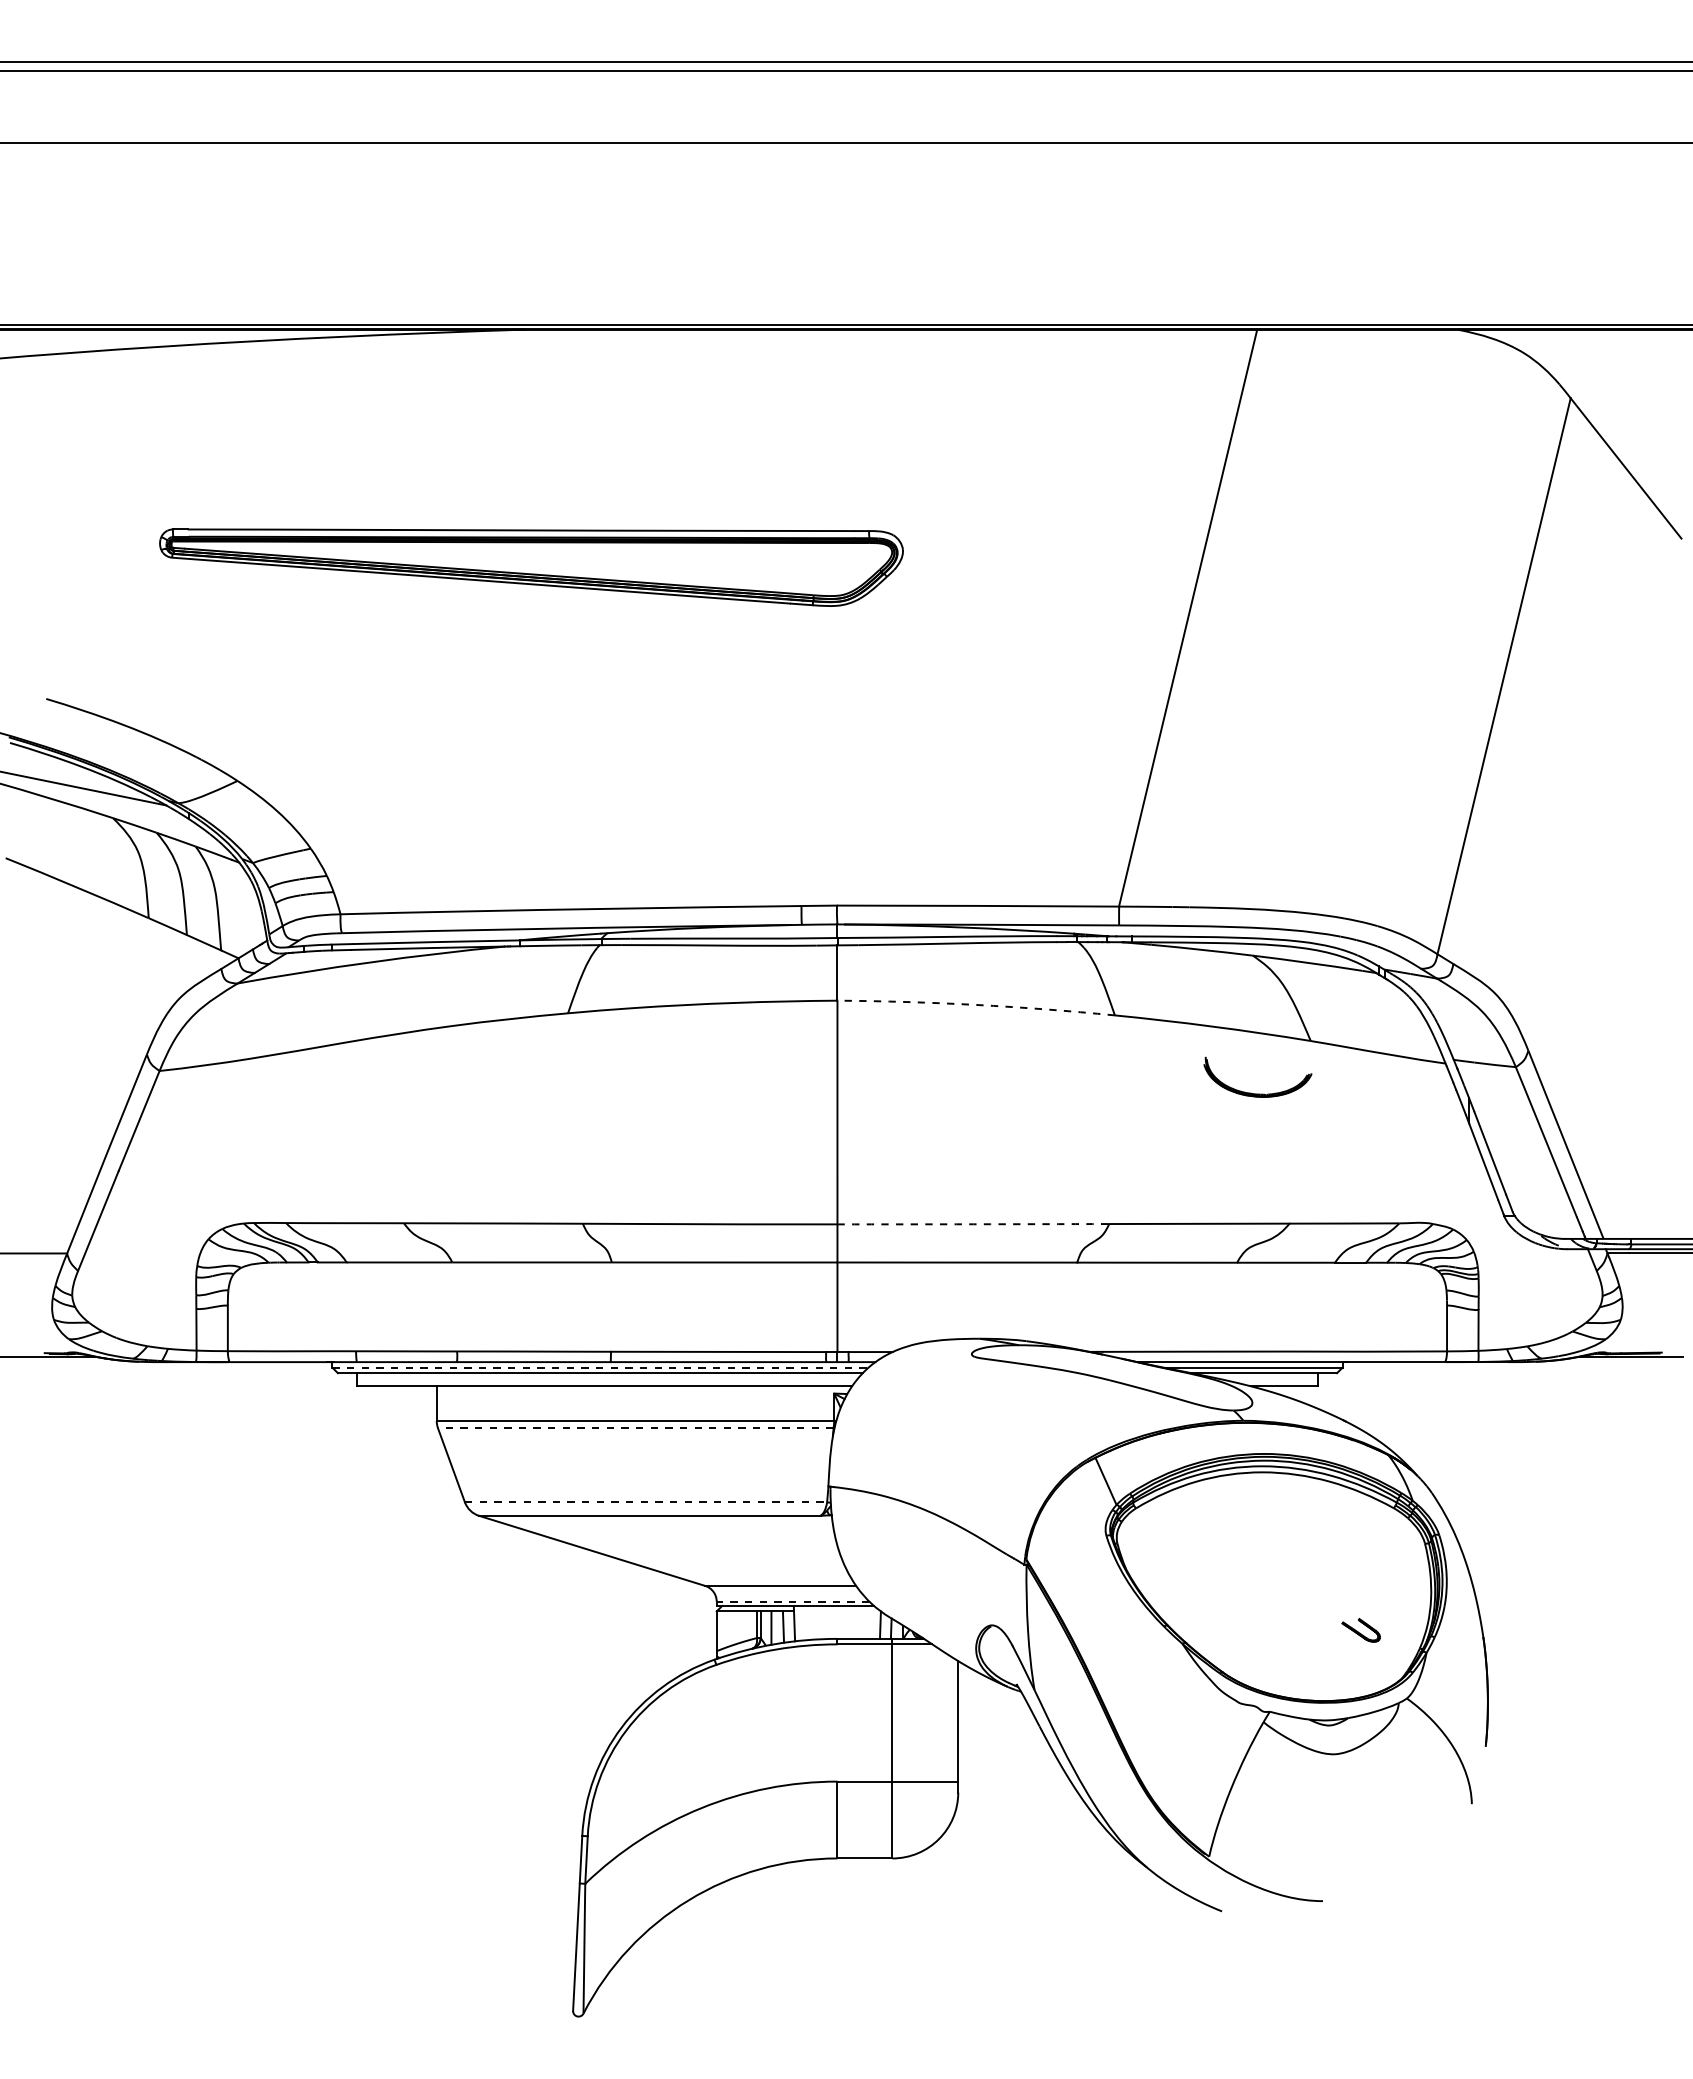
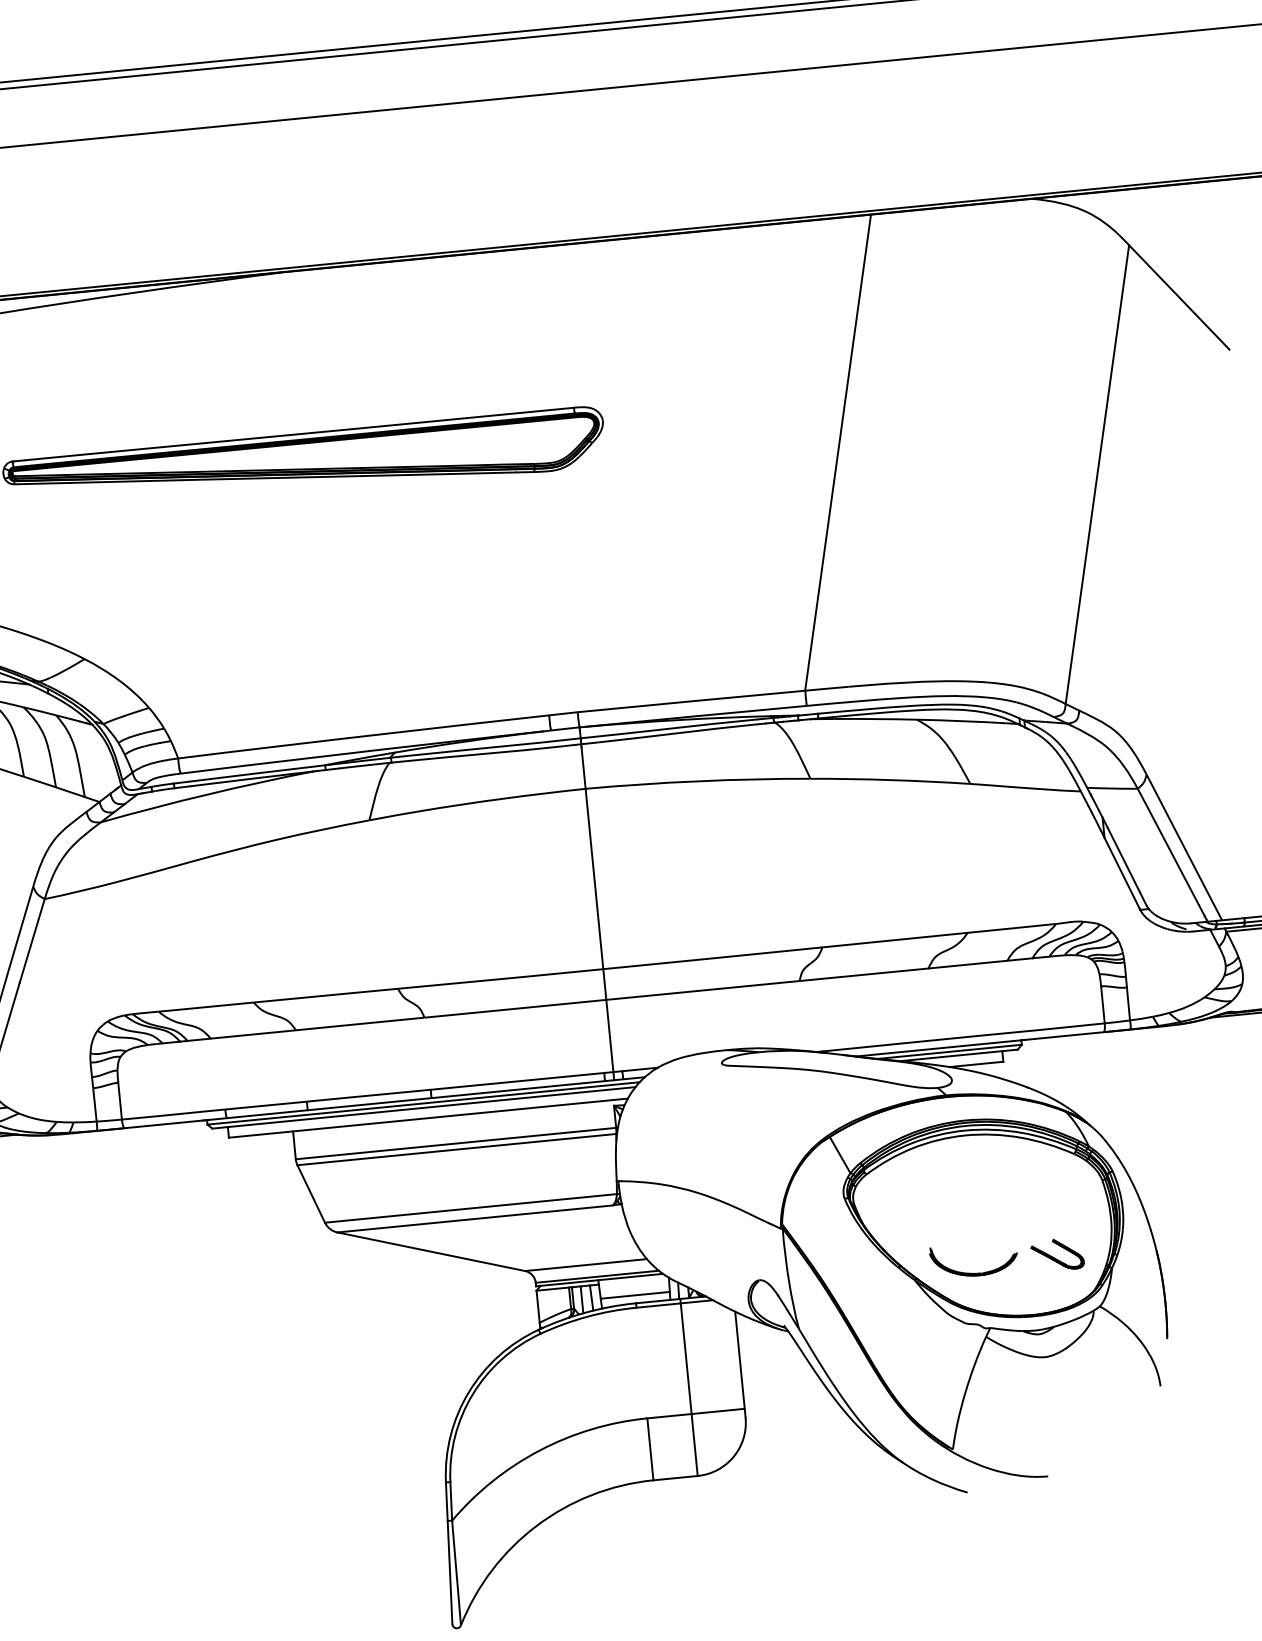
arc: (976, 1004) -> (698, 780), dashed -> solid
part: (1257, 1093) -> (974, 1273), moved
arc: (973, 1224) -> (712, 958), dashed -> solid
line: (600, 1367) -> (423, 1103), dashed -> solid
line: (635, 1428) -> (456, 1149), dashed -> solid
line: (646, 1502) -> (471, 1208), dashed -> solid
line: (792, 1601) -> (596, 1276), dashed -> solid
line: (837, 1628) -> (635, 1294), added
part: (1360, 1630) -> (1057, 1255), size x1.67

